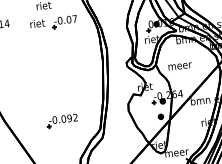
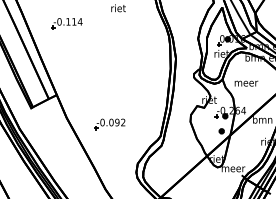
part: (53, 22) -> (126, 26), removed
part: (62, 121) -> (109, 124), moved

